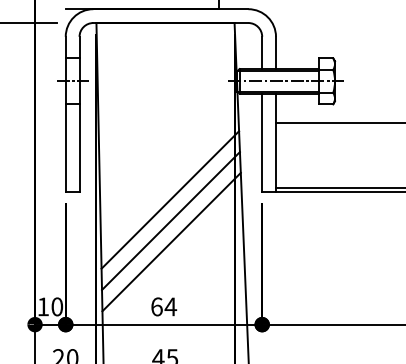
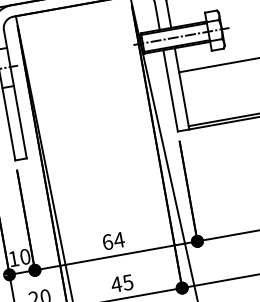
line: (170, 199) -> (103, 151), removed
line: (170, 221) -> (106, 169), removed
line: (171, 241) -> (110, 185), removed

